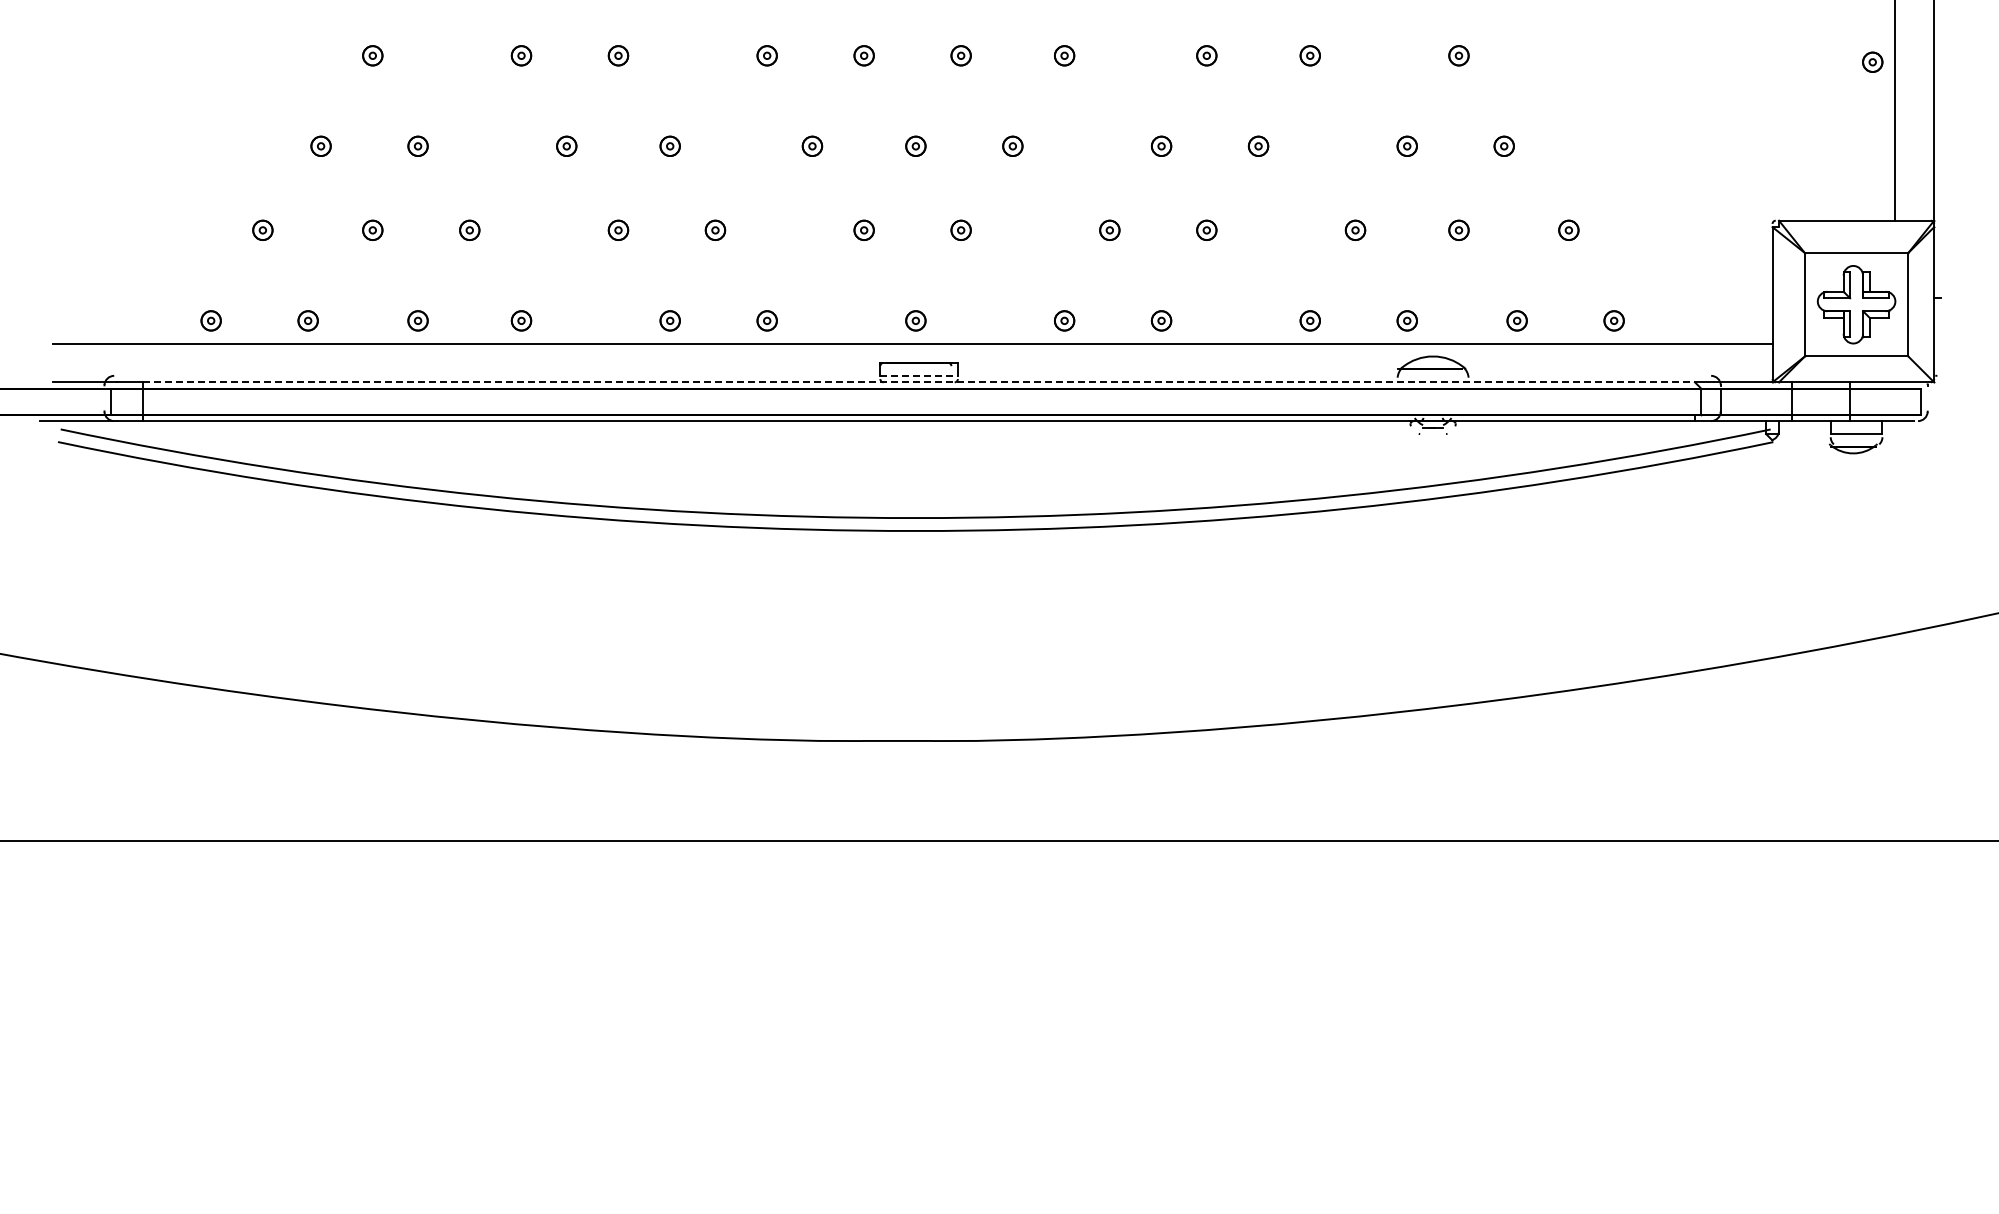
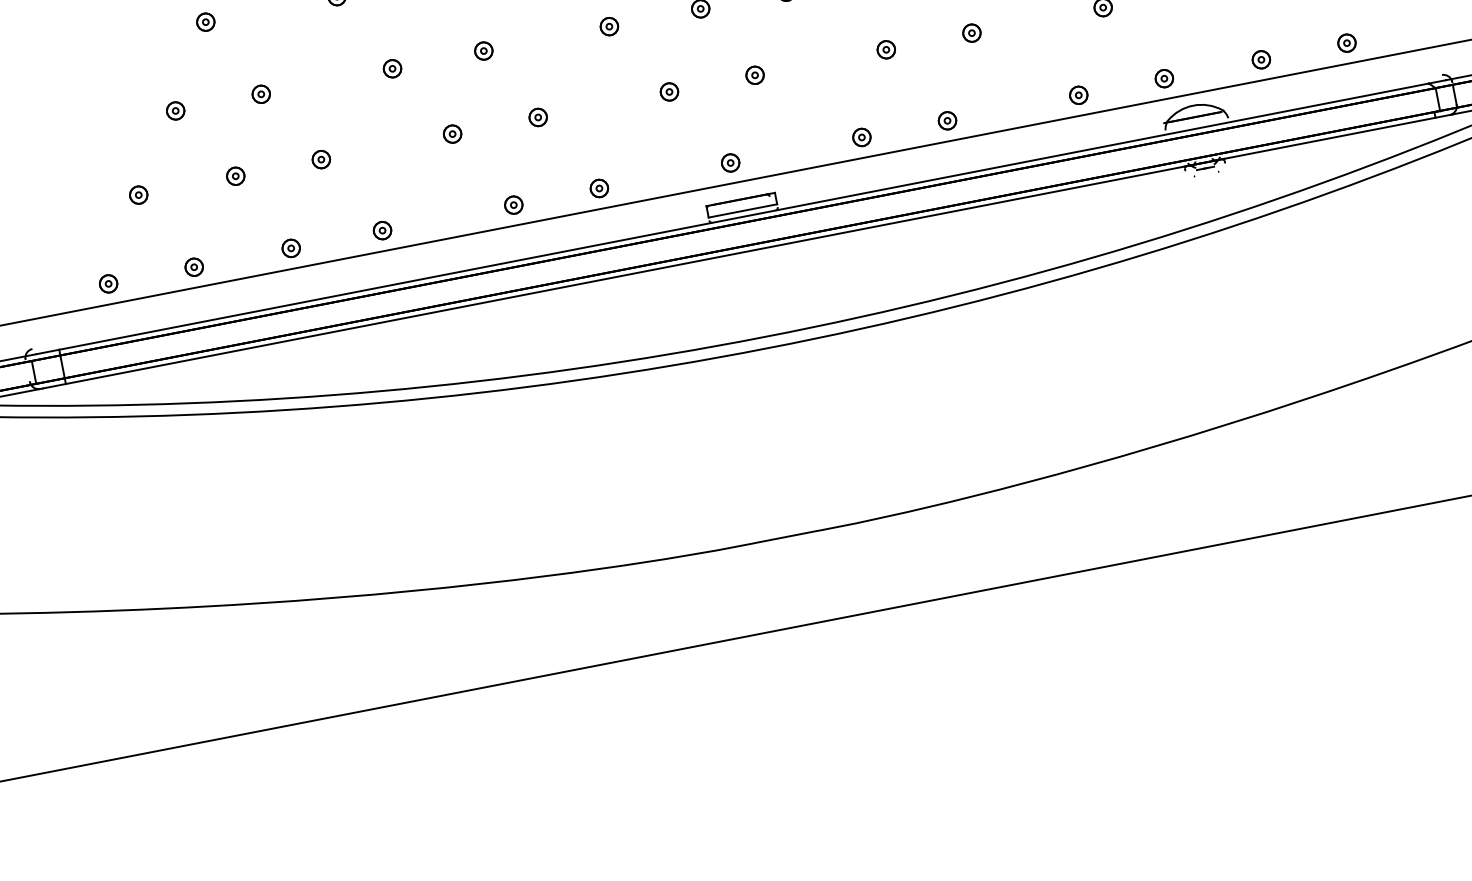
line: (919, 375) -> (743, 210), dashed -> solid
line: (919, 382) -> (744, 216), dashed -> solid

